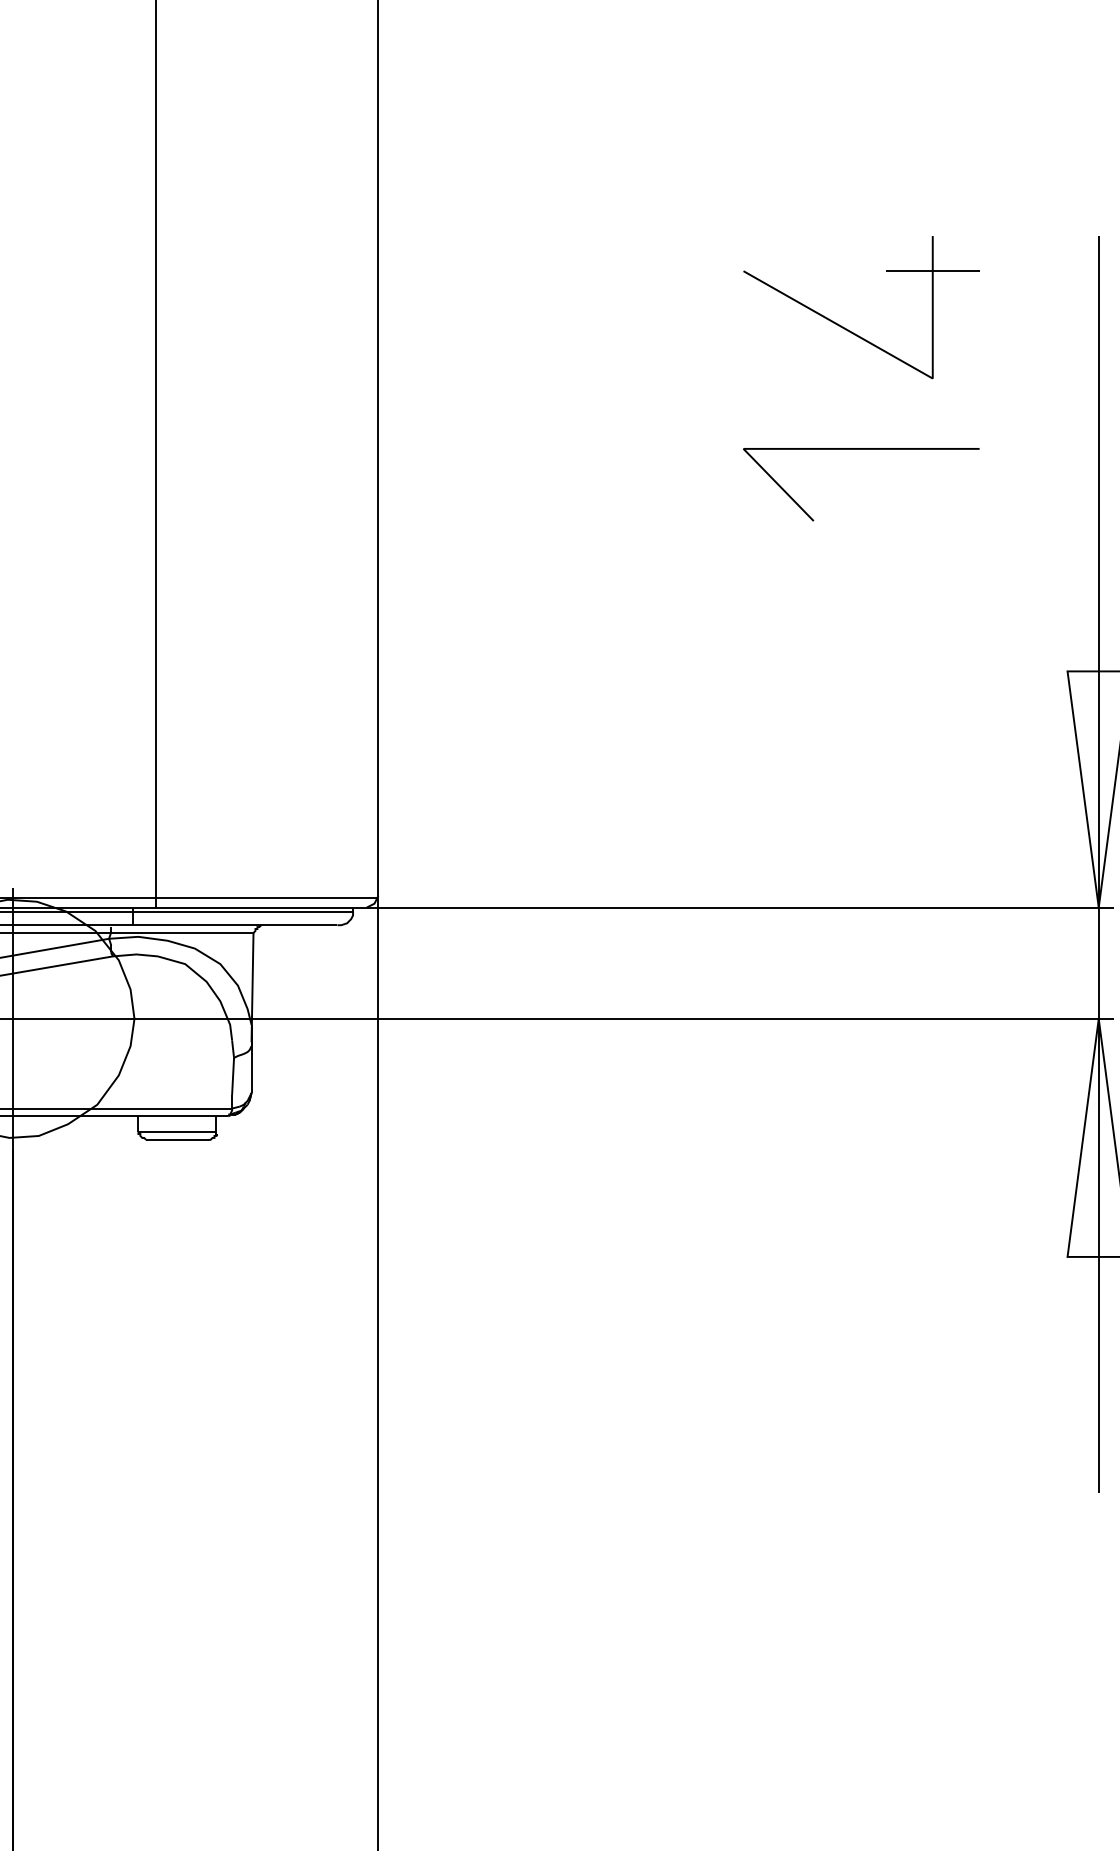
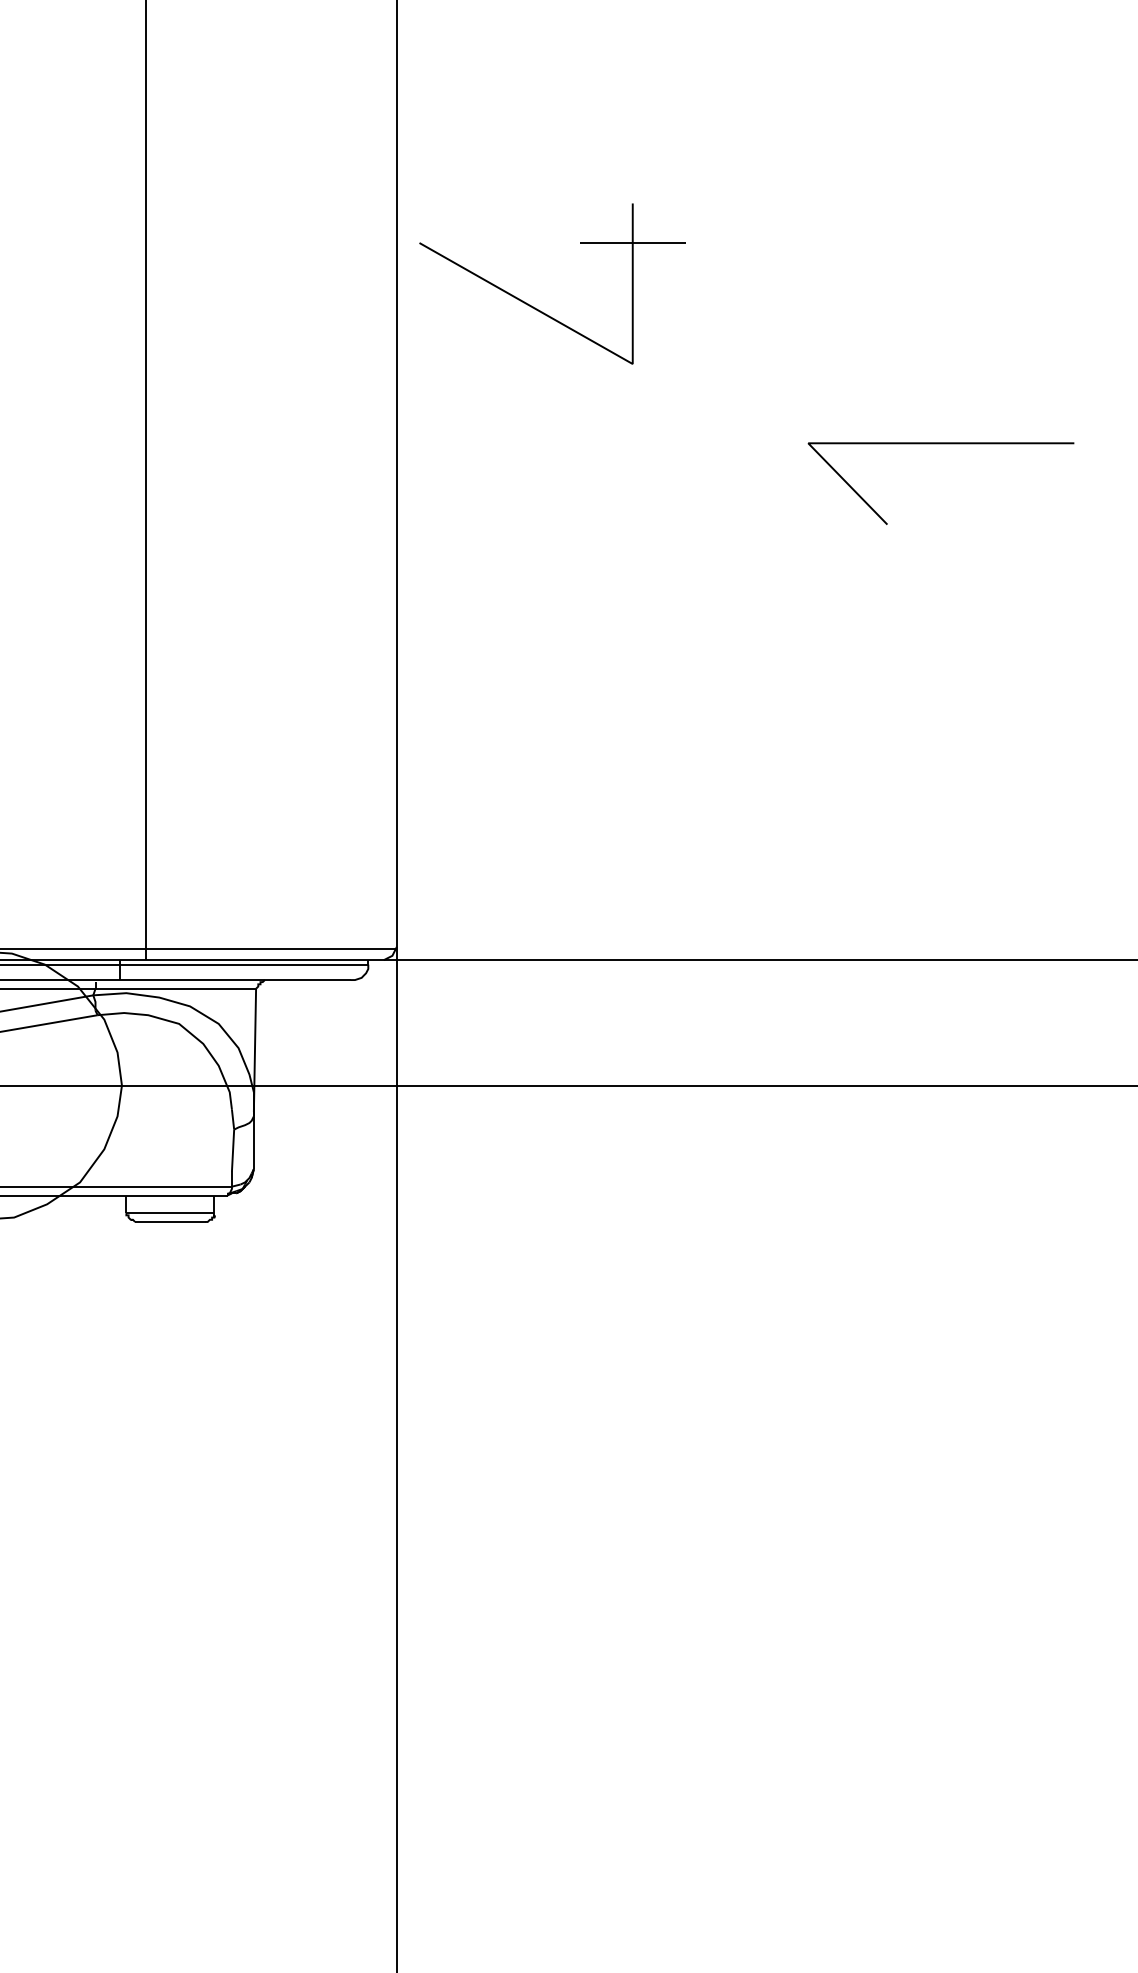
part: (850, 330) -> (540, 309), moved

